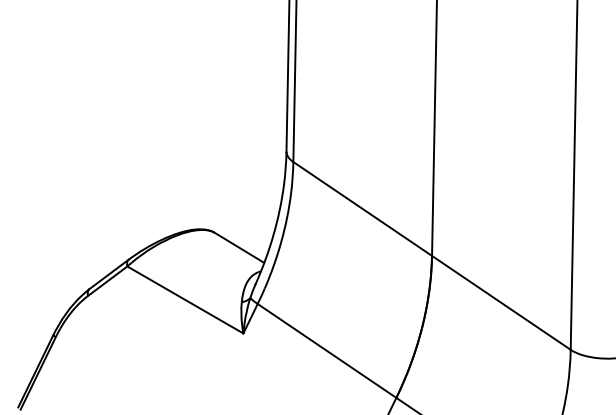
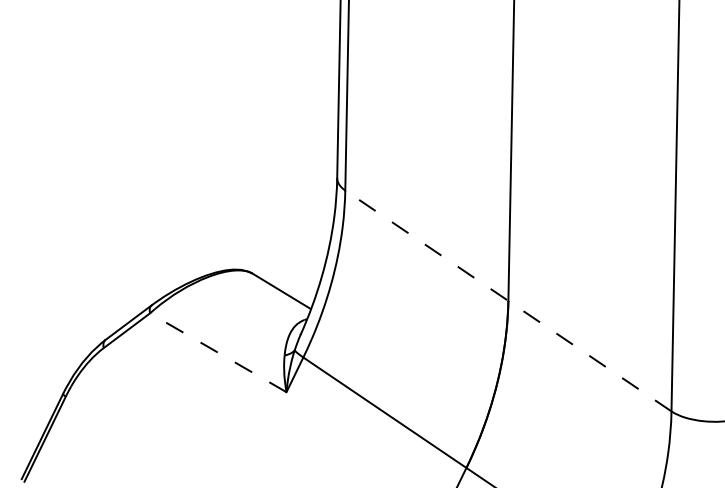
line: (432, 255) -> (508, 300), solid -> dashed
line: (185, 299) -> (218, 352), solid -> dashed

